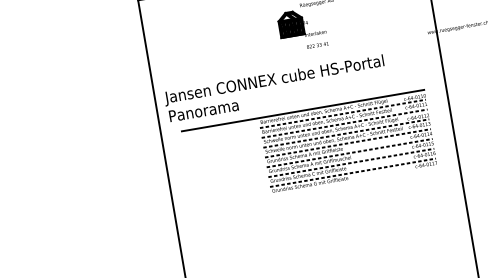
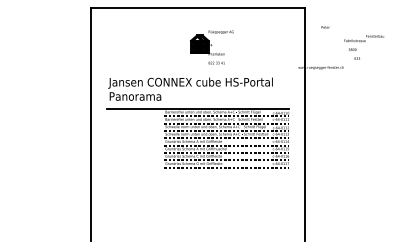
text: (275, 87) -> (190, 88), moved
line: (354, 182) -> (226, 167), added

